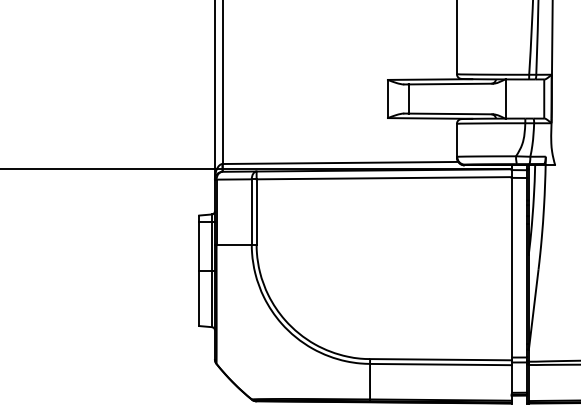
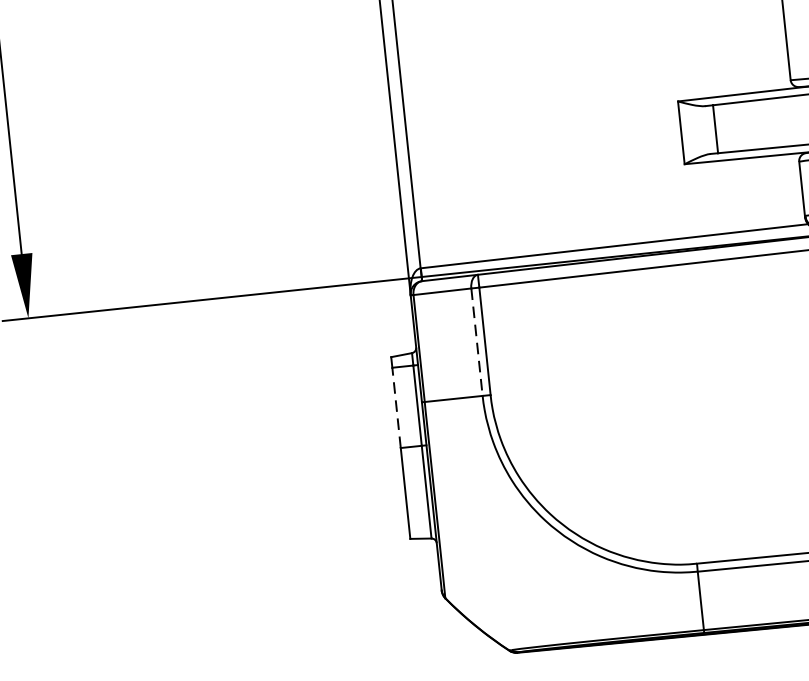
line: (251, 211) -> (476, 341), solid -> dashed
line: (199, 245) -> (396, 406), solid -> dashed

